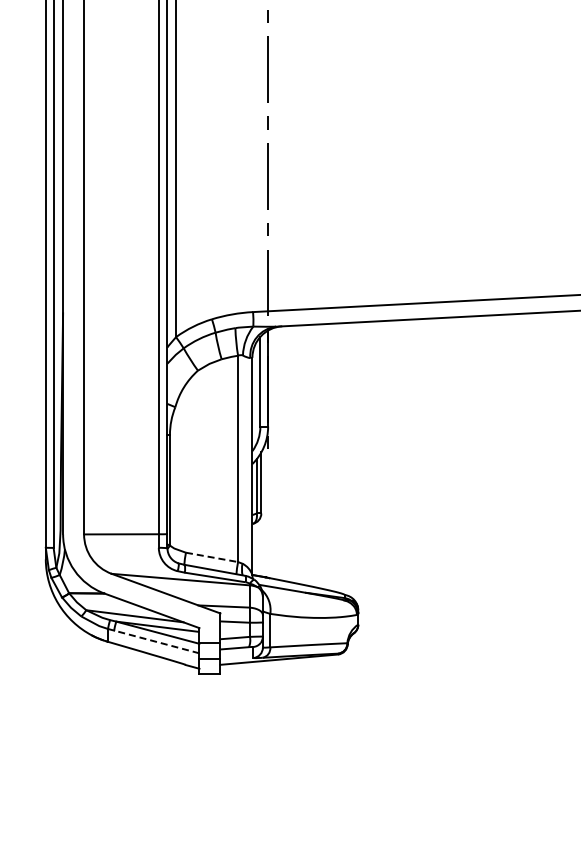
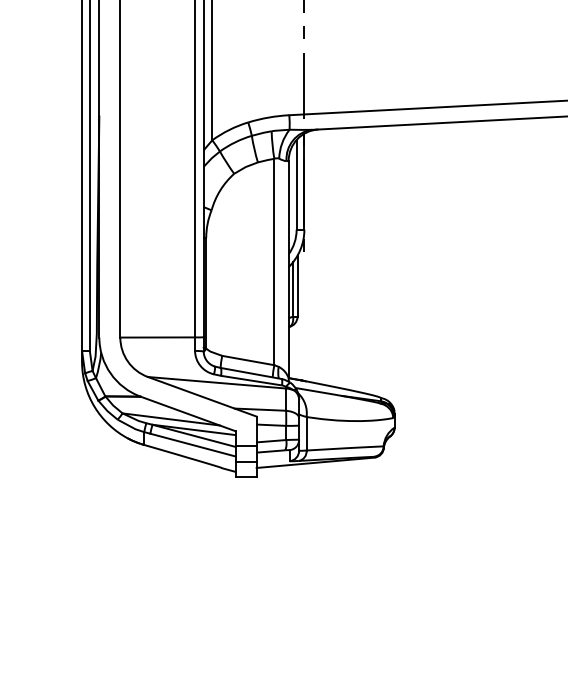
line: (212, 557) -> (248, 360), dashed -> solid
line: (156, 641) -> (192, 444), dashed -> solid

